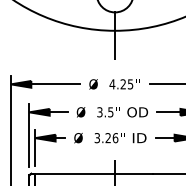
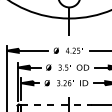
line: (93, 173) -> (56, 104), solid -> dashed

